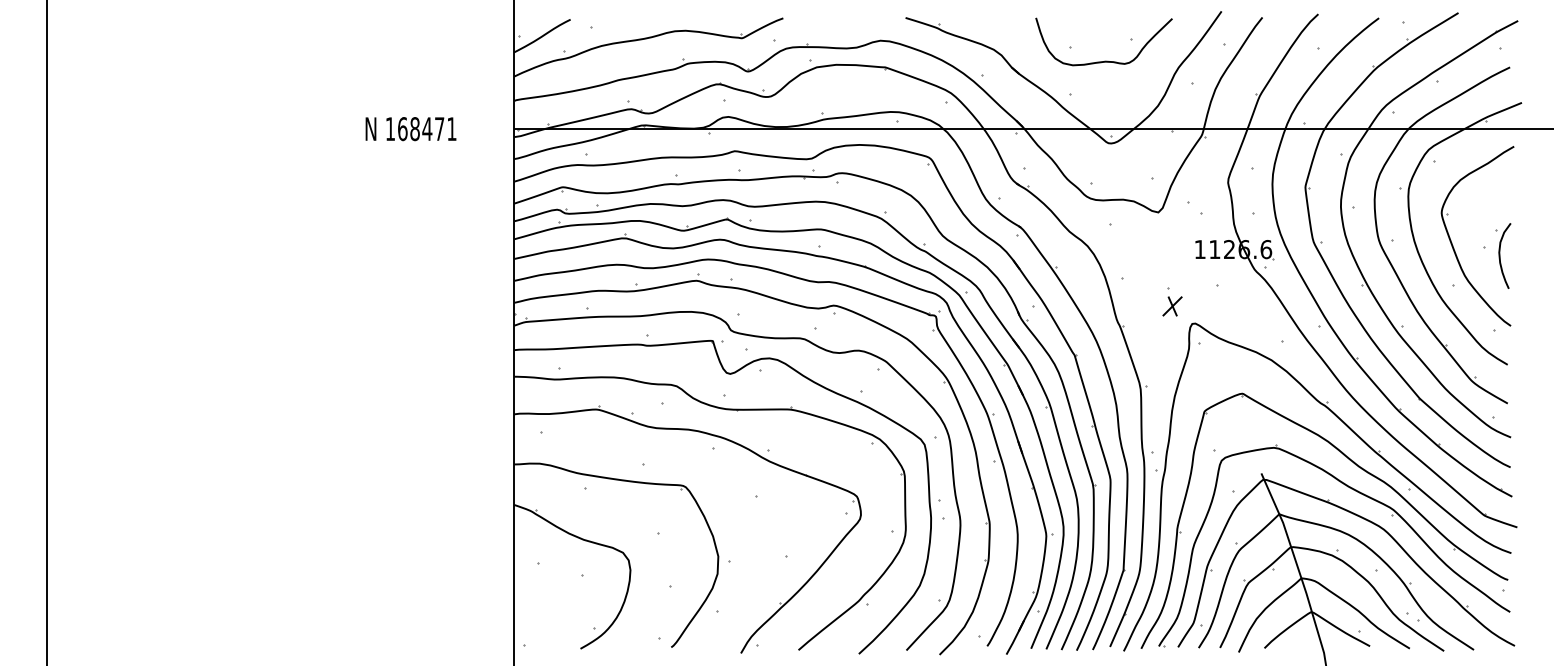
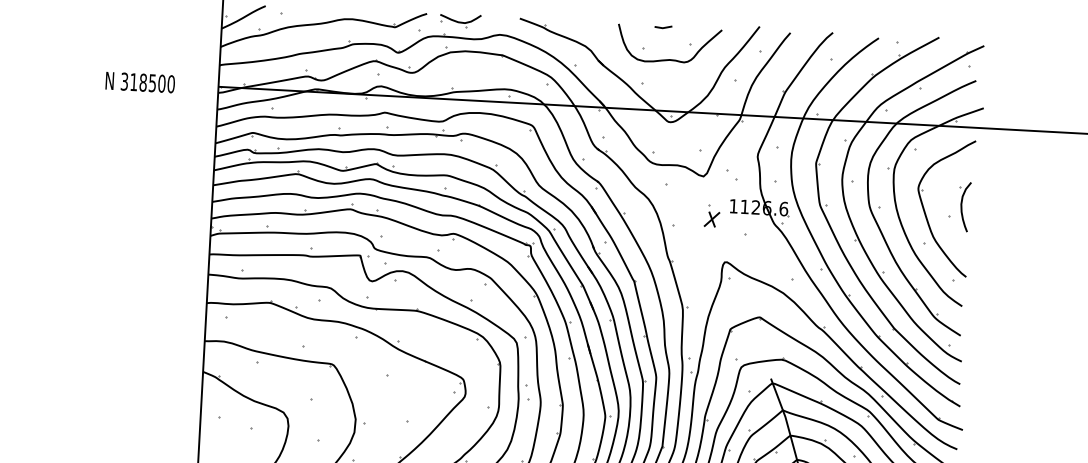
line: (1094, 19) -> (663, 27), added
part: (827, 25) -> (460, 21), added
text: (420, 129) -> (147, 83), 168471 -> 318500
part: (1503, 255) -> (964, 206), moved
part: (1172, 301) -> (712, 215), moved

